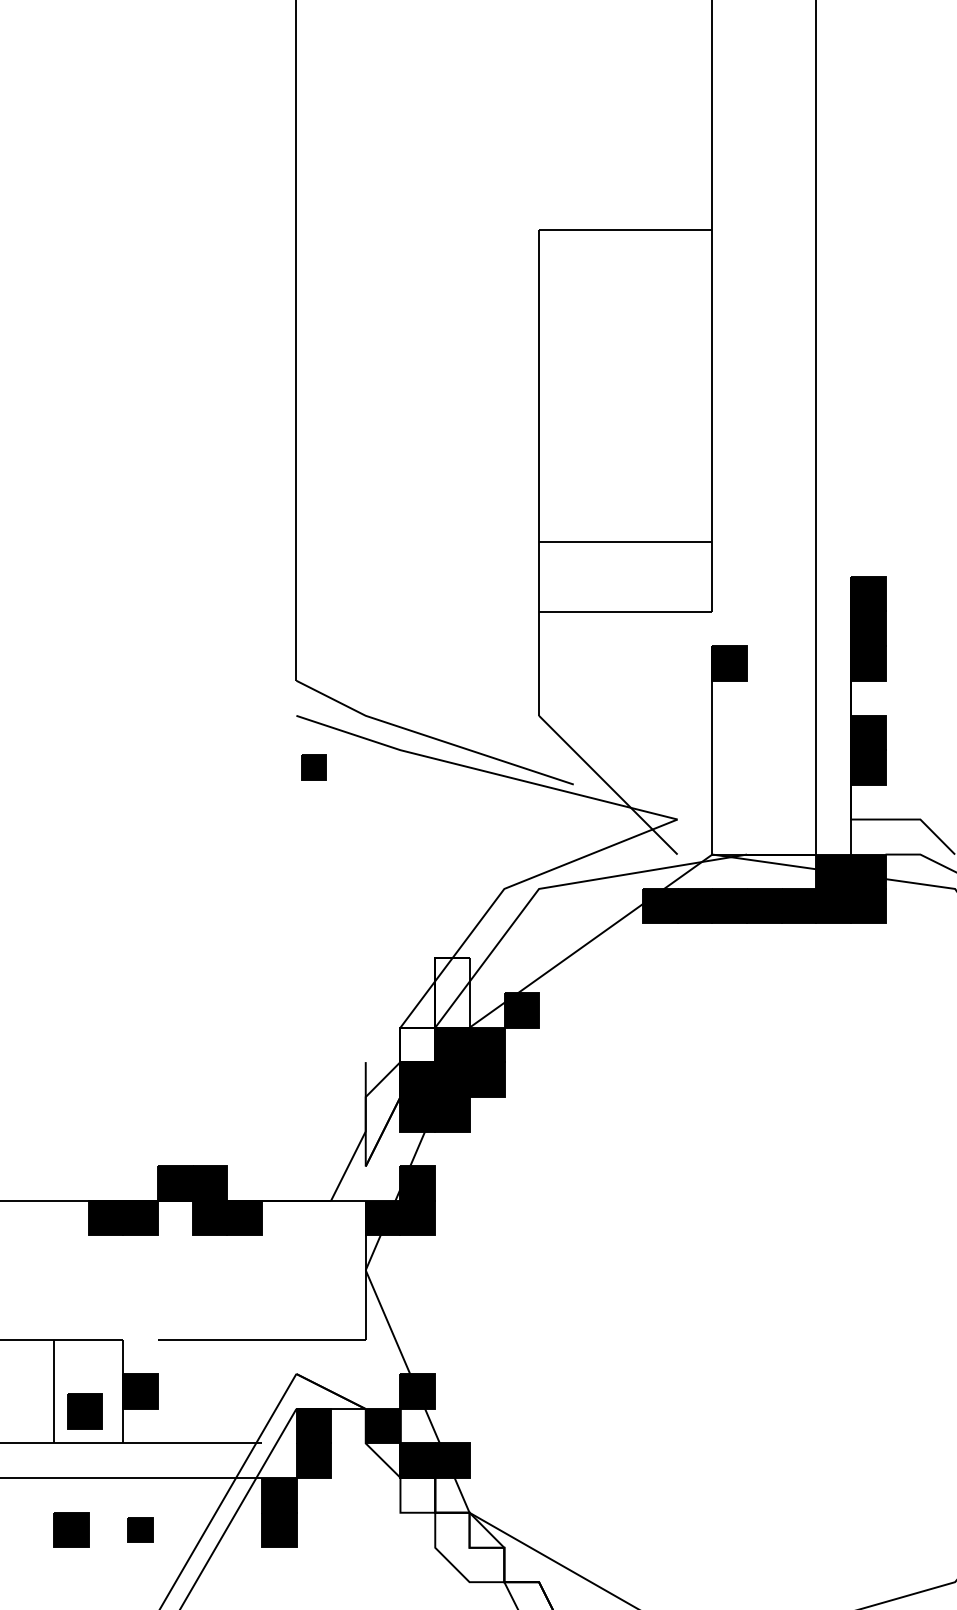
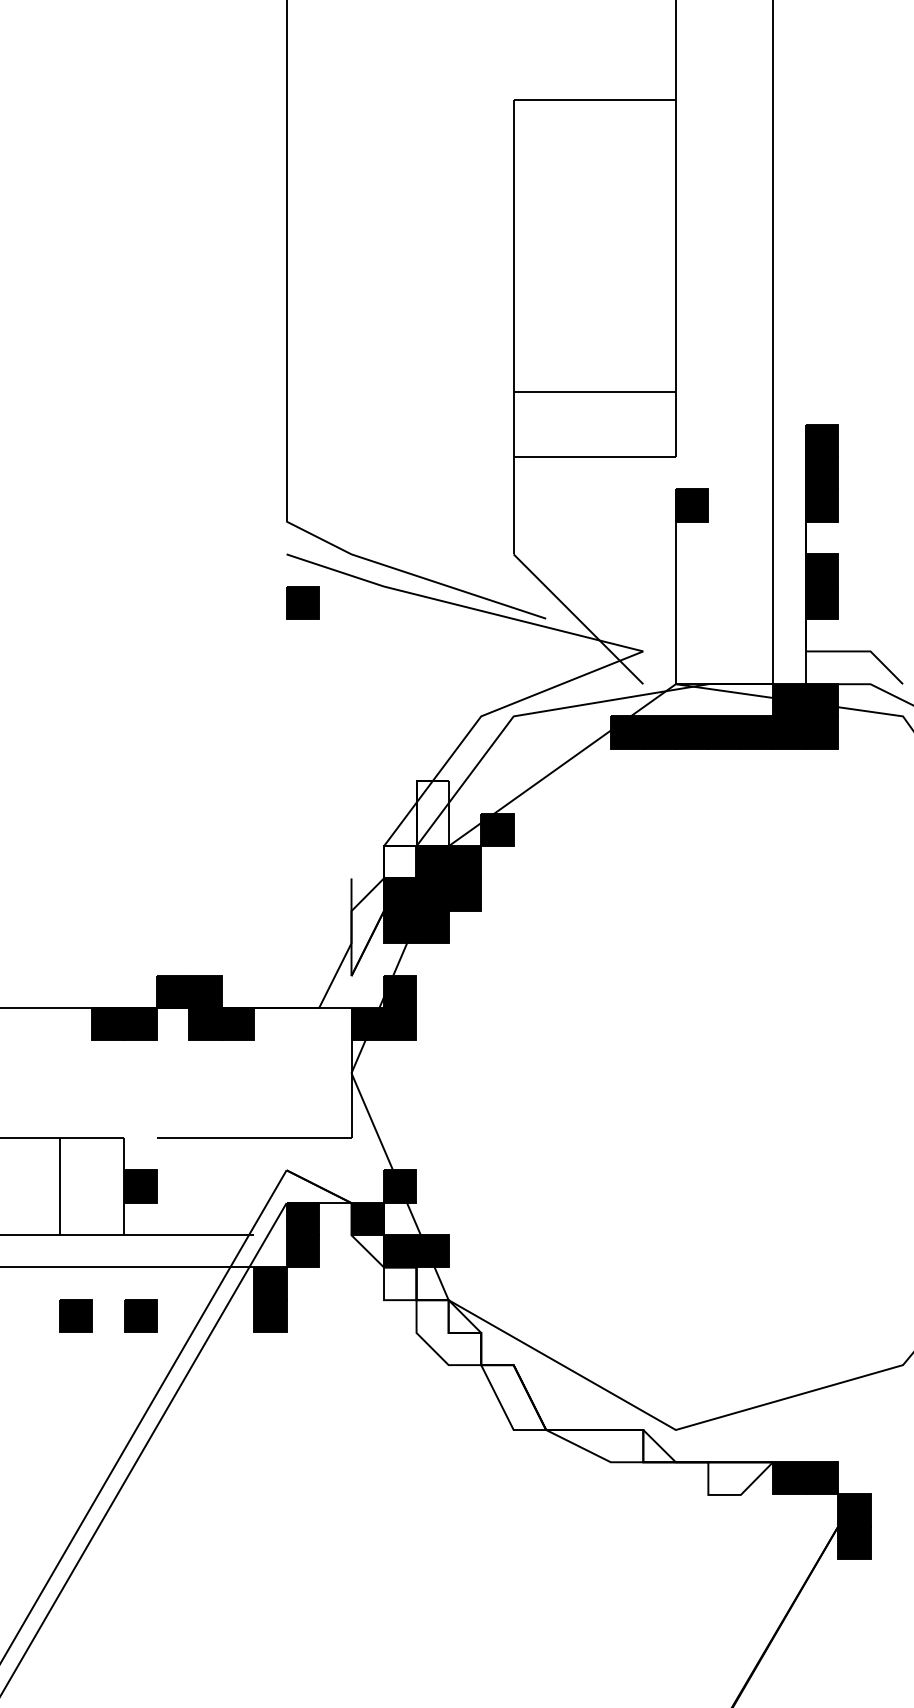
part: (313, 767) -> (302, 602), size x1.43
part: (84, 1410) -> (88, 1204), removed
part: (140, 1529) -> (140, 1315), size x1.43

